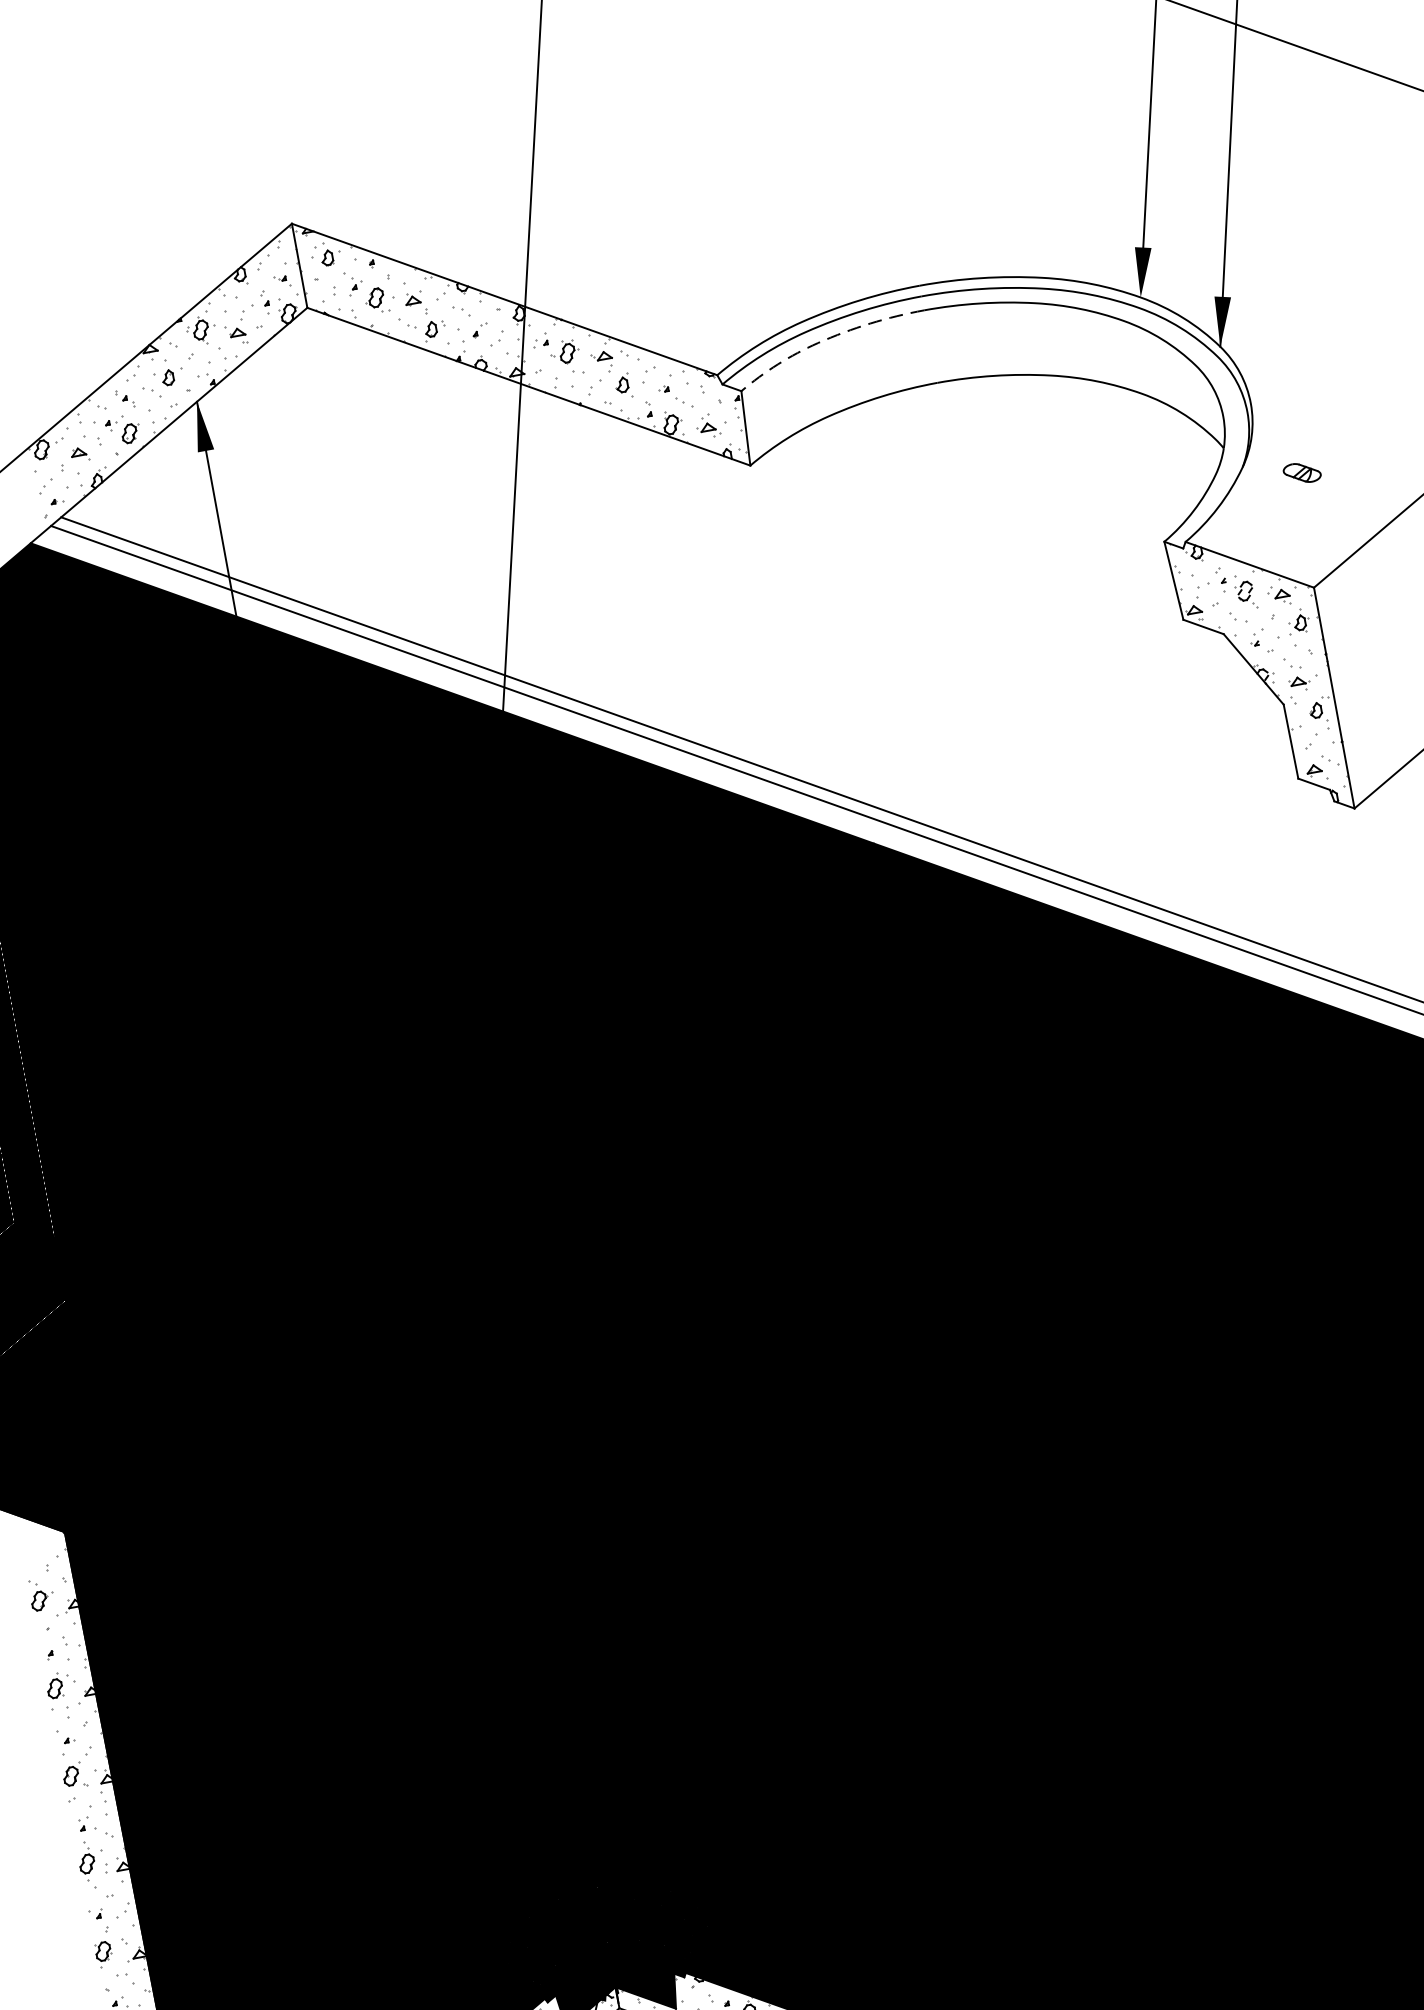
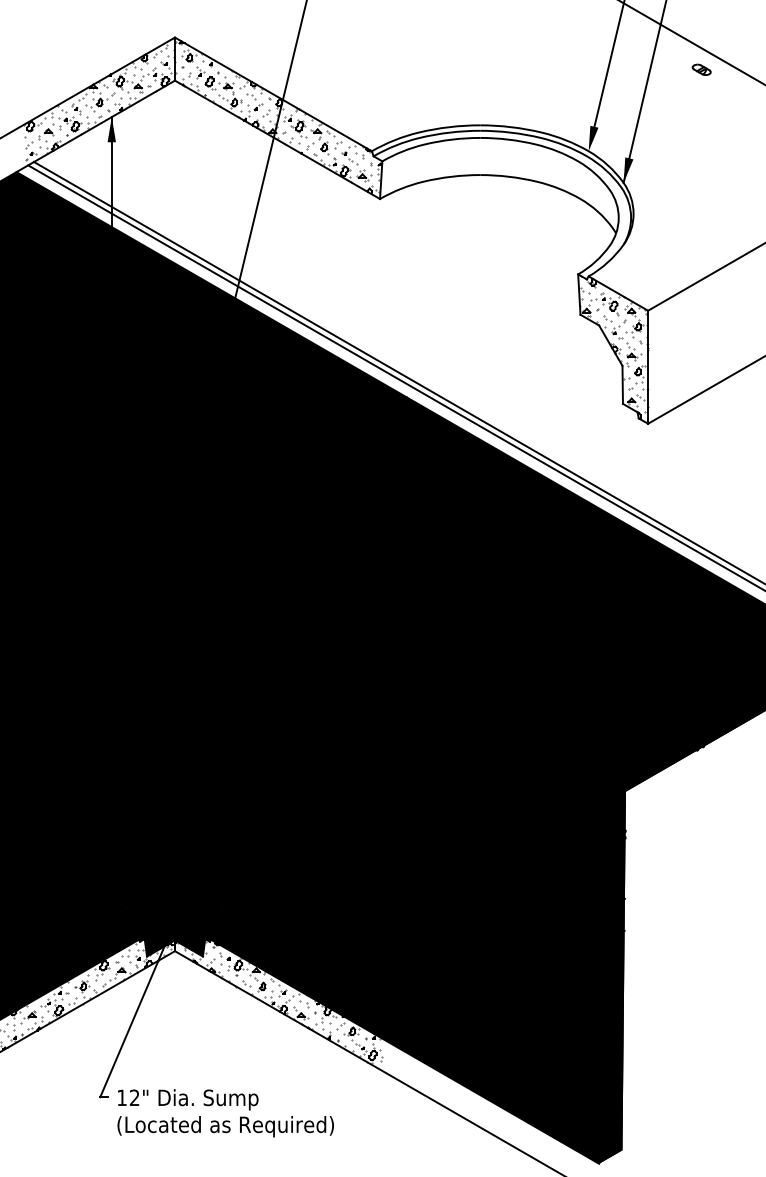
line: (827, 339) -> (429, 143), dashed -> solid
part: (1301, 472) -> (701, 69), moved

